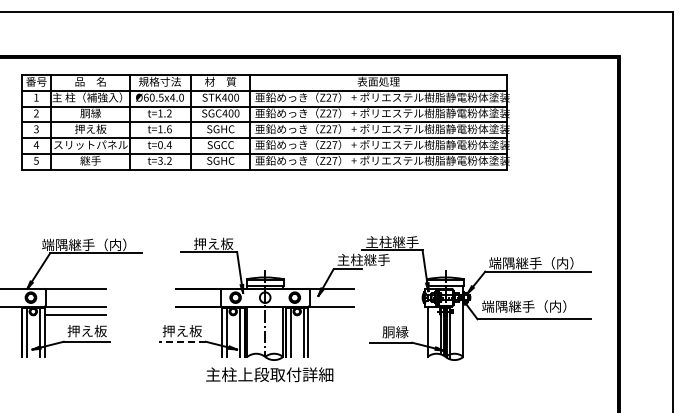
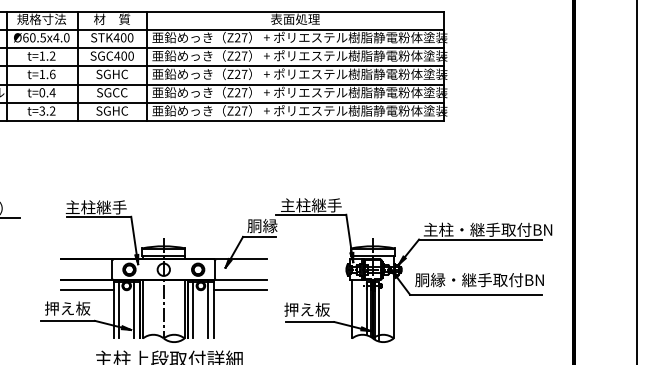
text: (206, 243) -> (95, 206), 押え板 -> 主柱継手
text: (363, 259) -> (277, 225), 主柱継手 -> 胴縁
text: (544, 263) -> (487, 230), 端隅継手（内） -> 主柱・継手取付BN
text: (537, 306) -> (479, 279), 端隅継手（内） -> 胴縁・継手取付BN
line: (198, 315) -> (86, 290), added
line: (331, 315) -> (240, 290), added
text: (388, 332) -> (306, 310), 胴縁 -> 押え板
line: (182, 341) -> (67, 320), dashed -> solid

